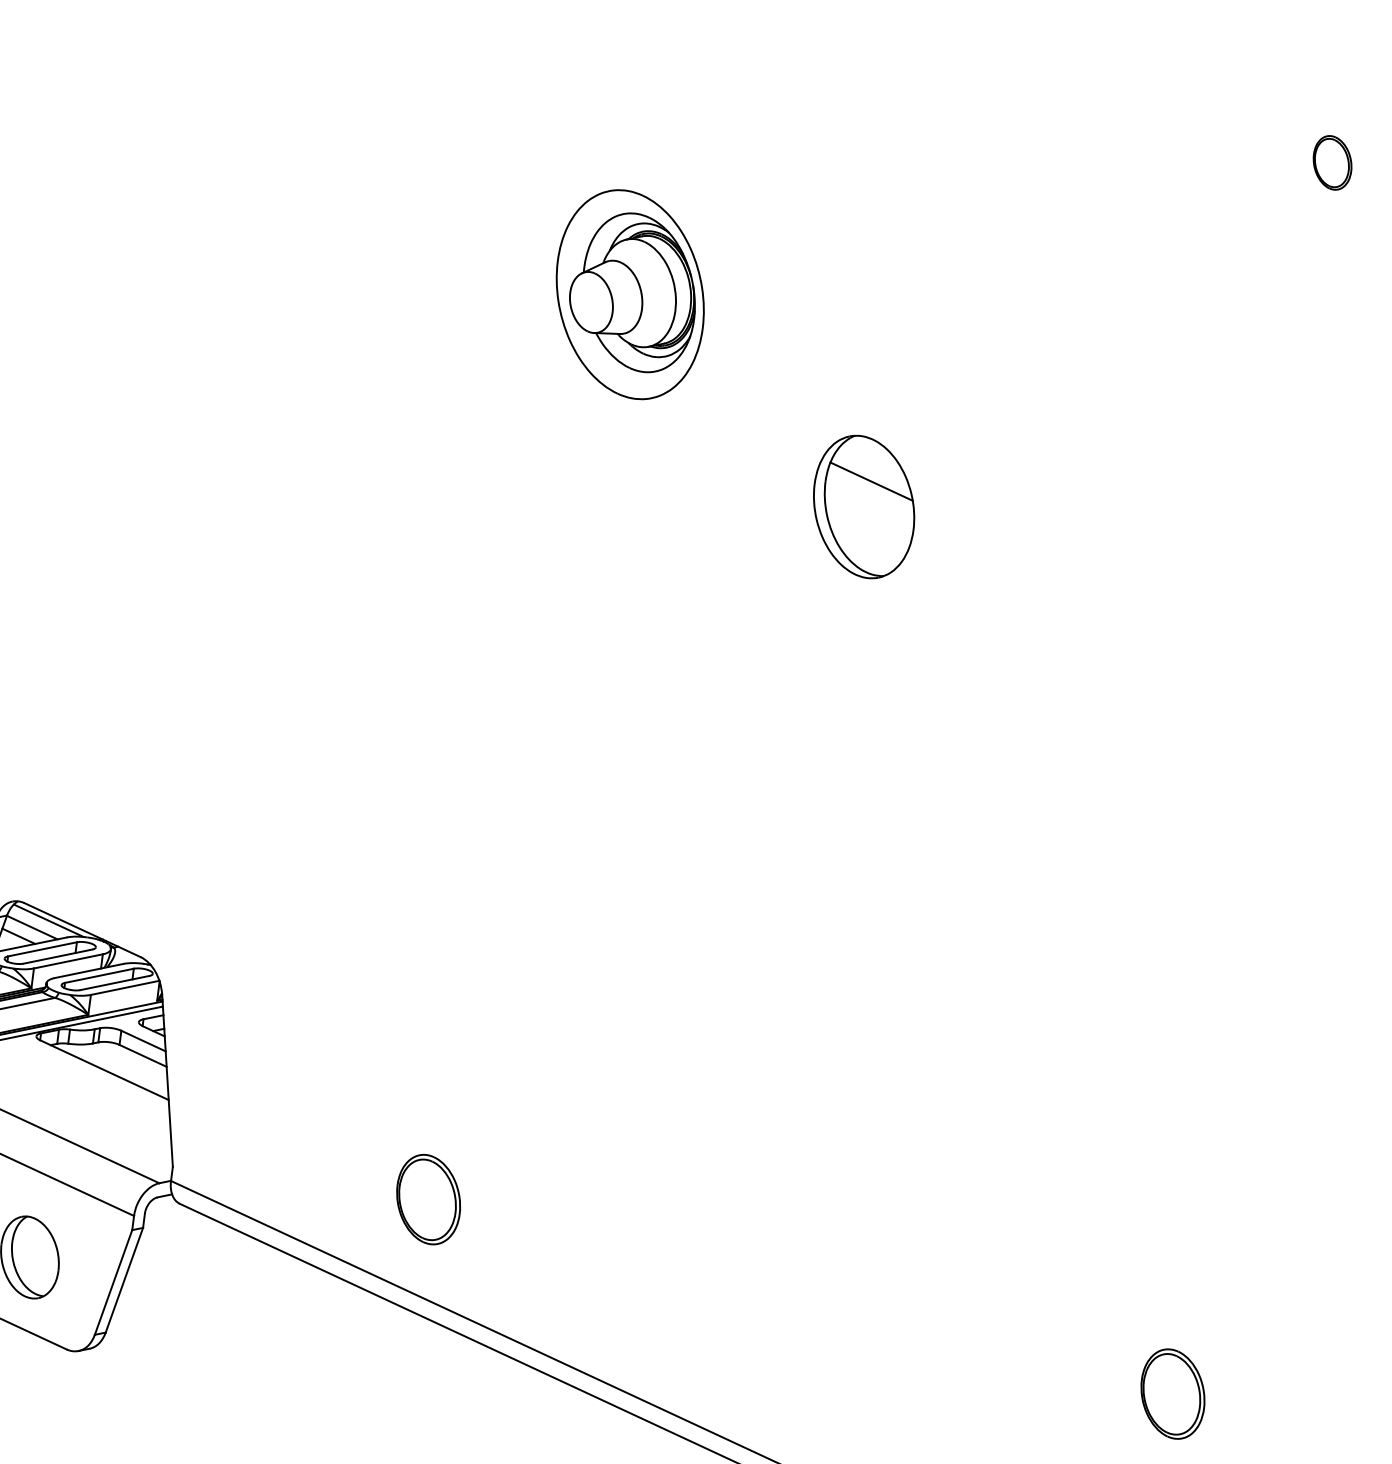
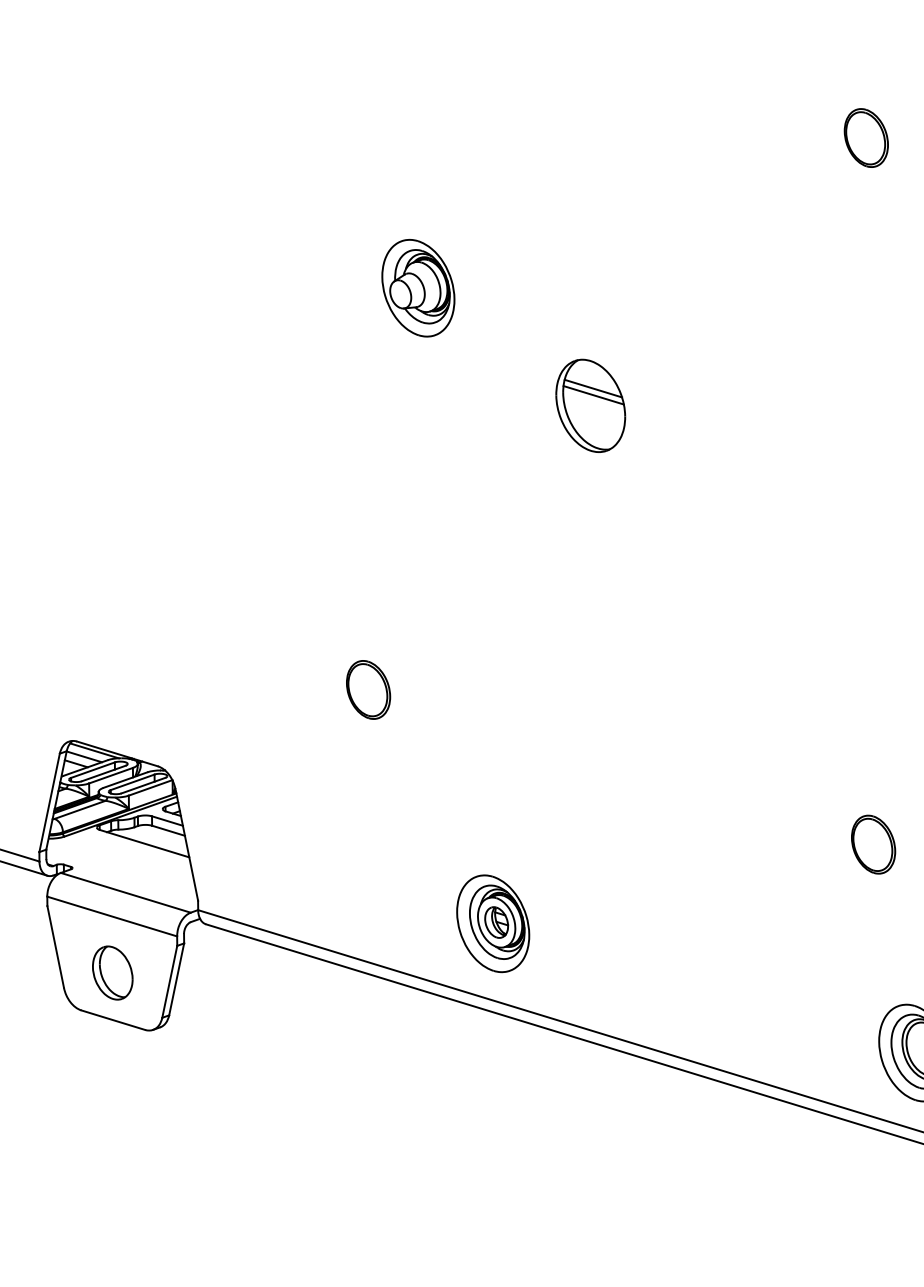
part: (1331, 161) -> (865, 137), size x1.67
part: (630, 295) -> (418, 288), size x0.71
line: (870, 491) -> (593, 395), added
part: (428, 1198) -> (368, 689), moved
part: (610, 1262) -> (493, 923), added
part: (1172, 1393) -> (873, 844), moved

